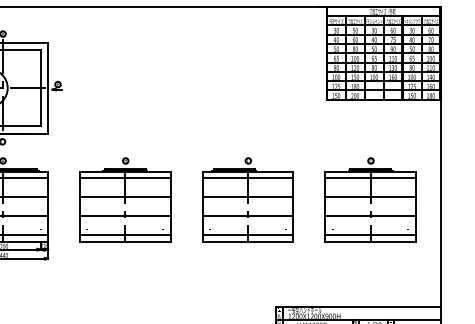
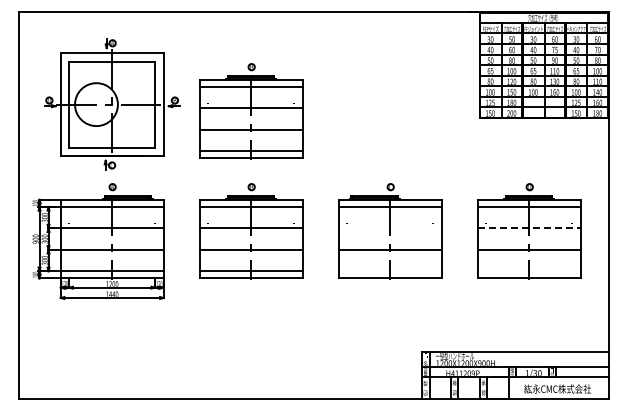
part: (125, 94) -> (251, 111), added
line: (247, 197) -> (389, 228), removed
line: (370, 197) -> (529, 228), solid -> dashed
line: (247, 235) -> (389, 271), removed
line: (369, 235) -> (528, 271), removed

